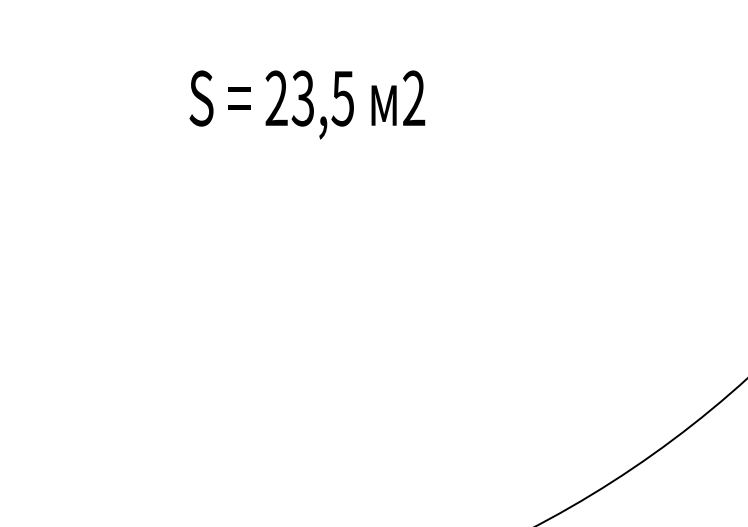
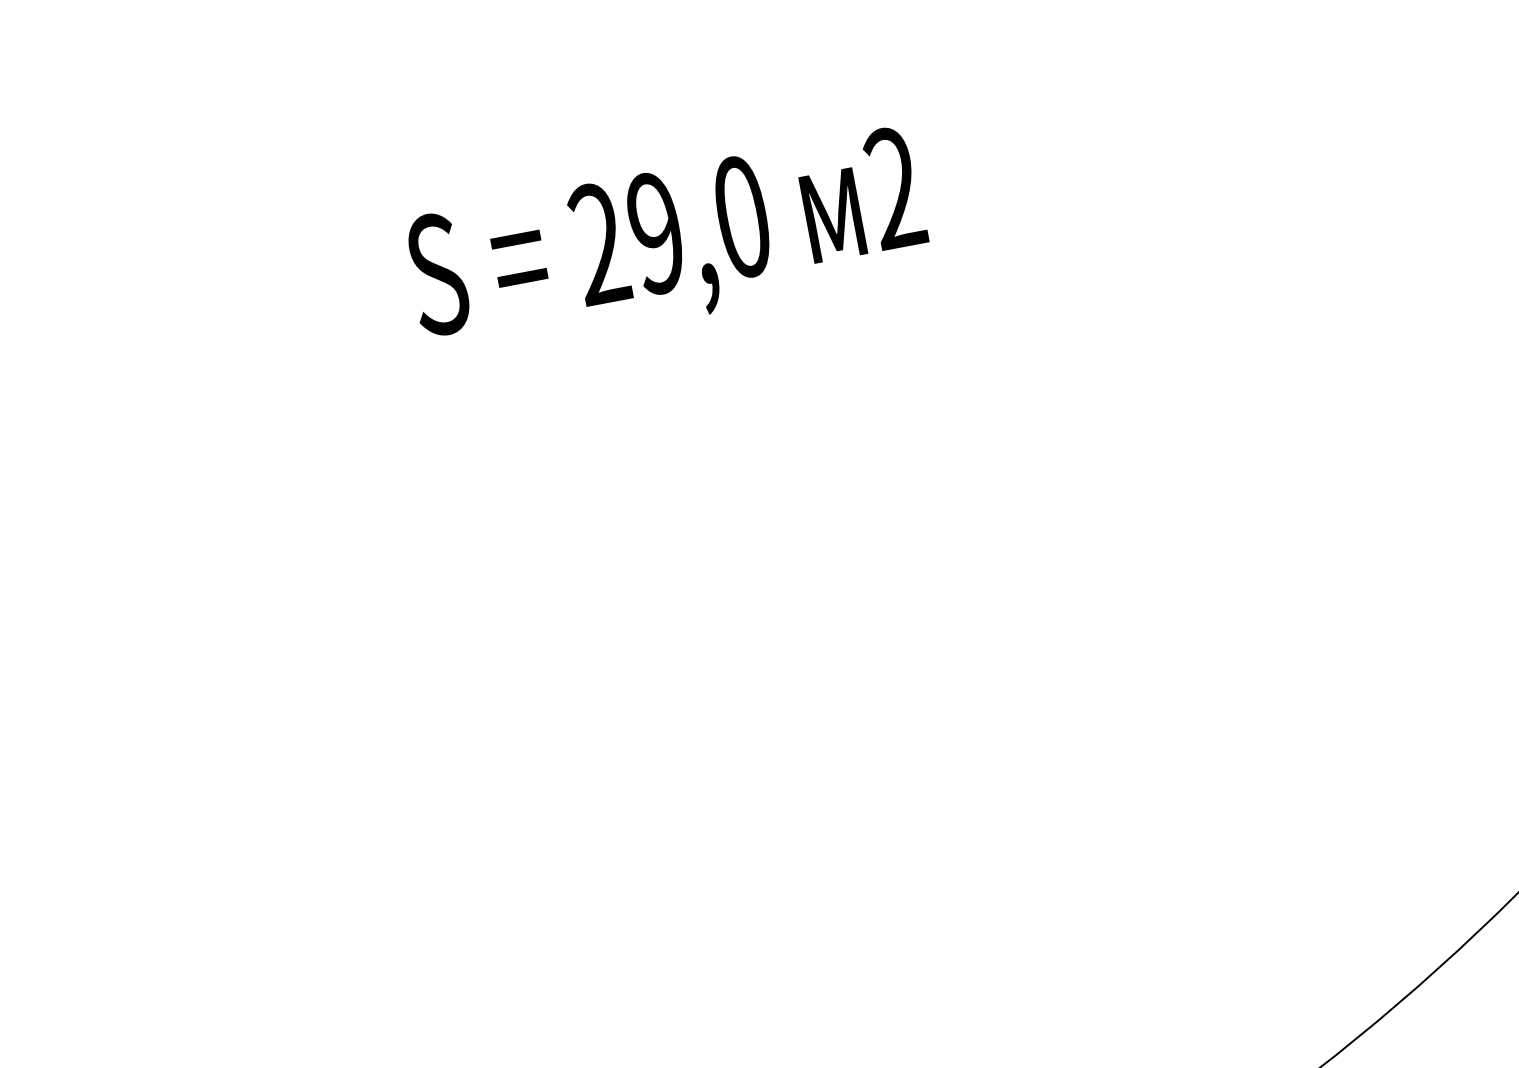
text: (322, 98) -> (697, 225), 23,5 -> 29,0

